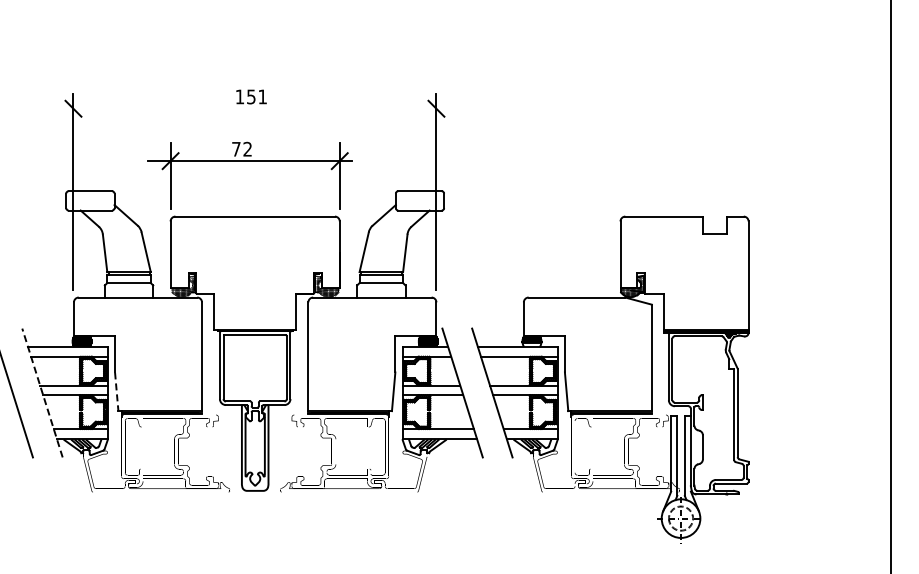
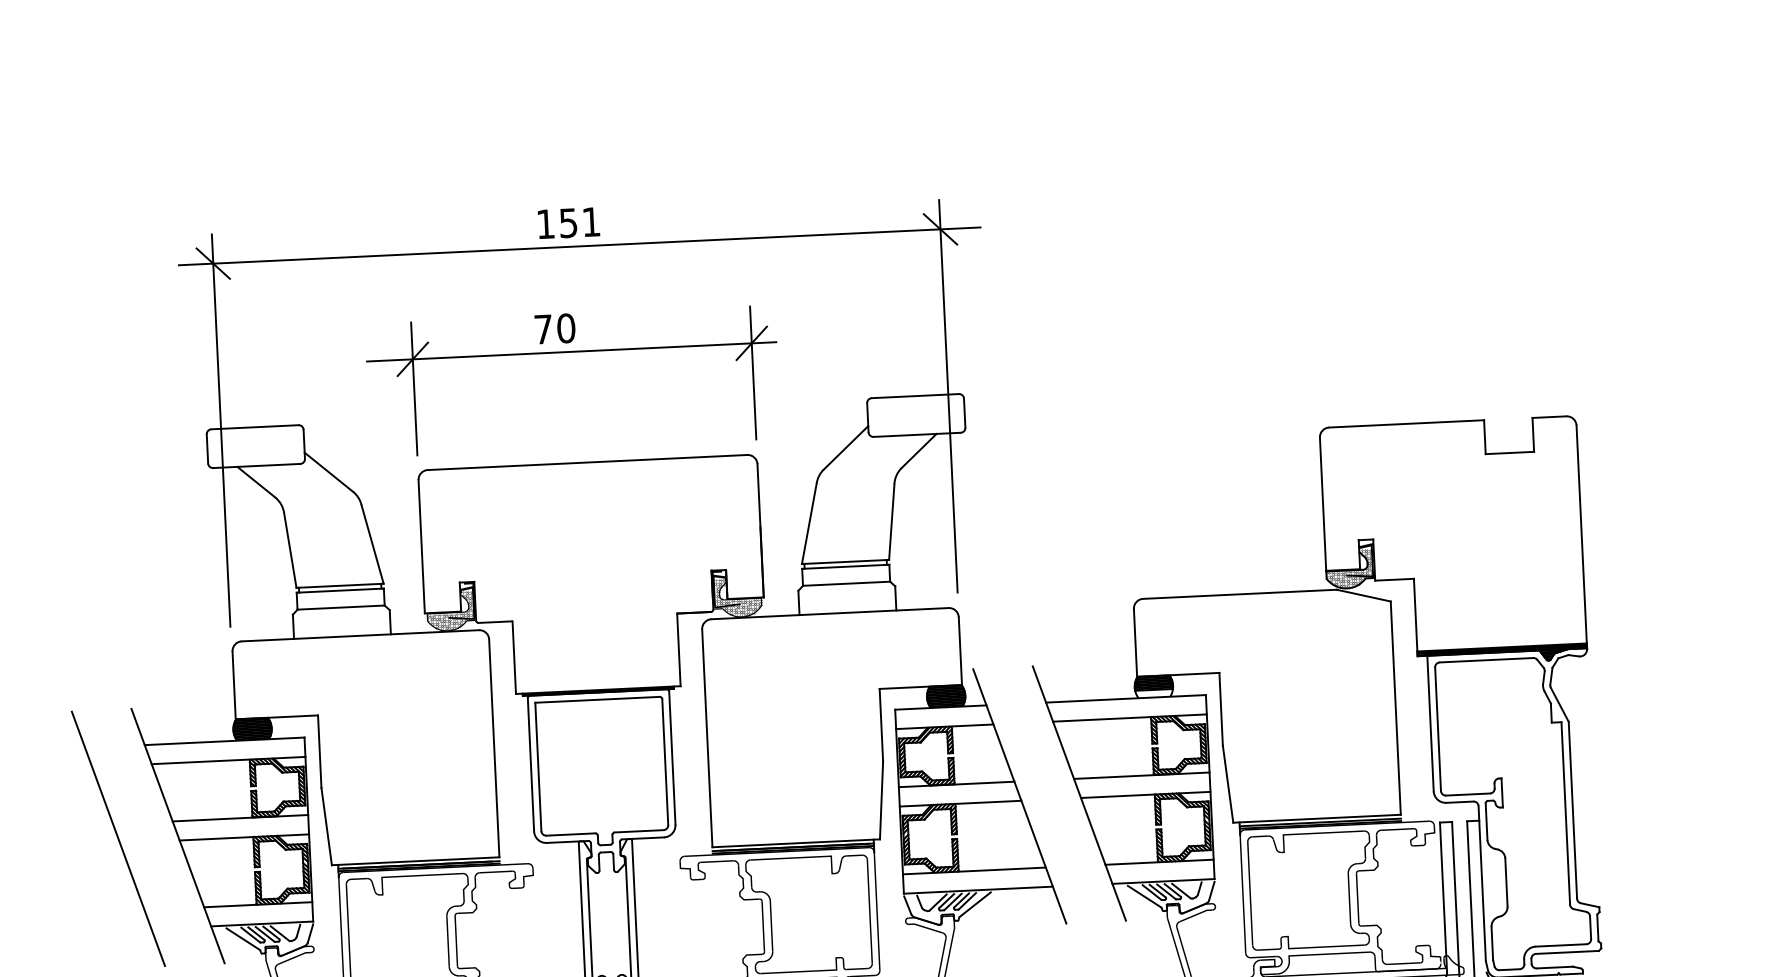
line: (256, 108) -> (579, 245), added
text: (247, 148) -> (565, 326), 72 -> 70
line: (116, 392) -> (326, 828), dashed -> solid
line: (42, 393) -> (178, 837), dashed -> solid

